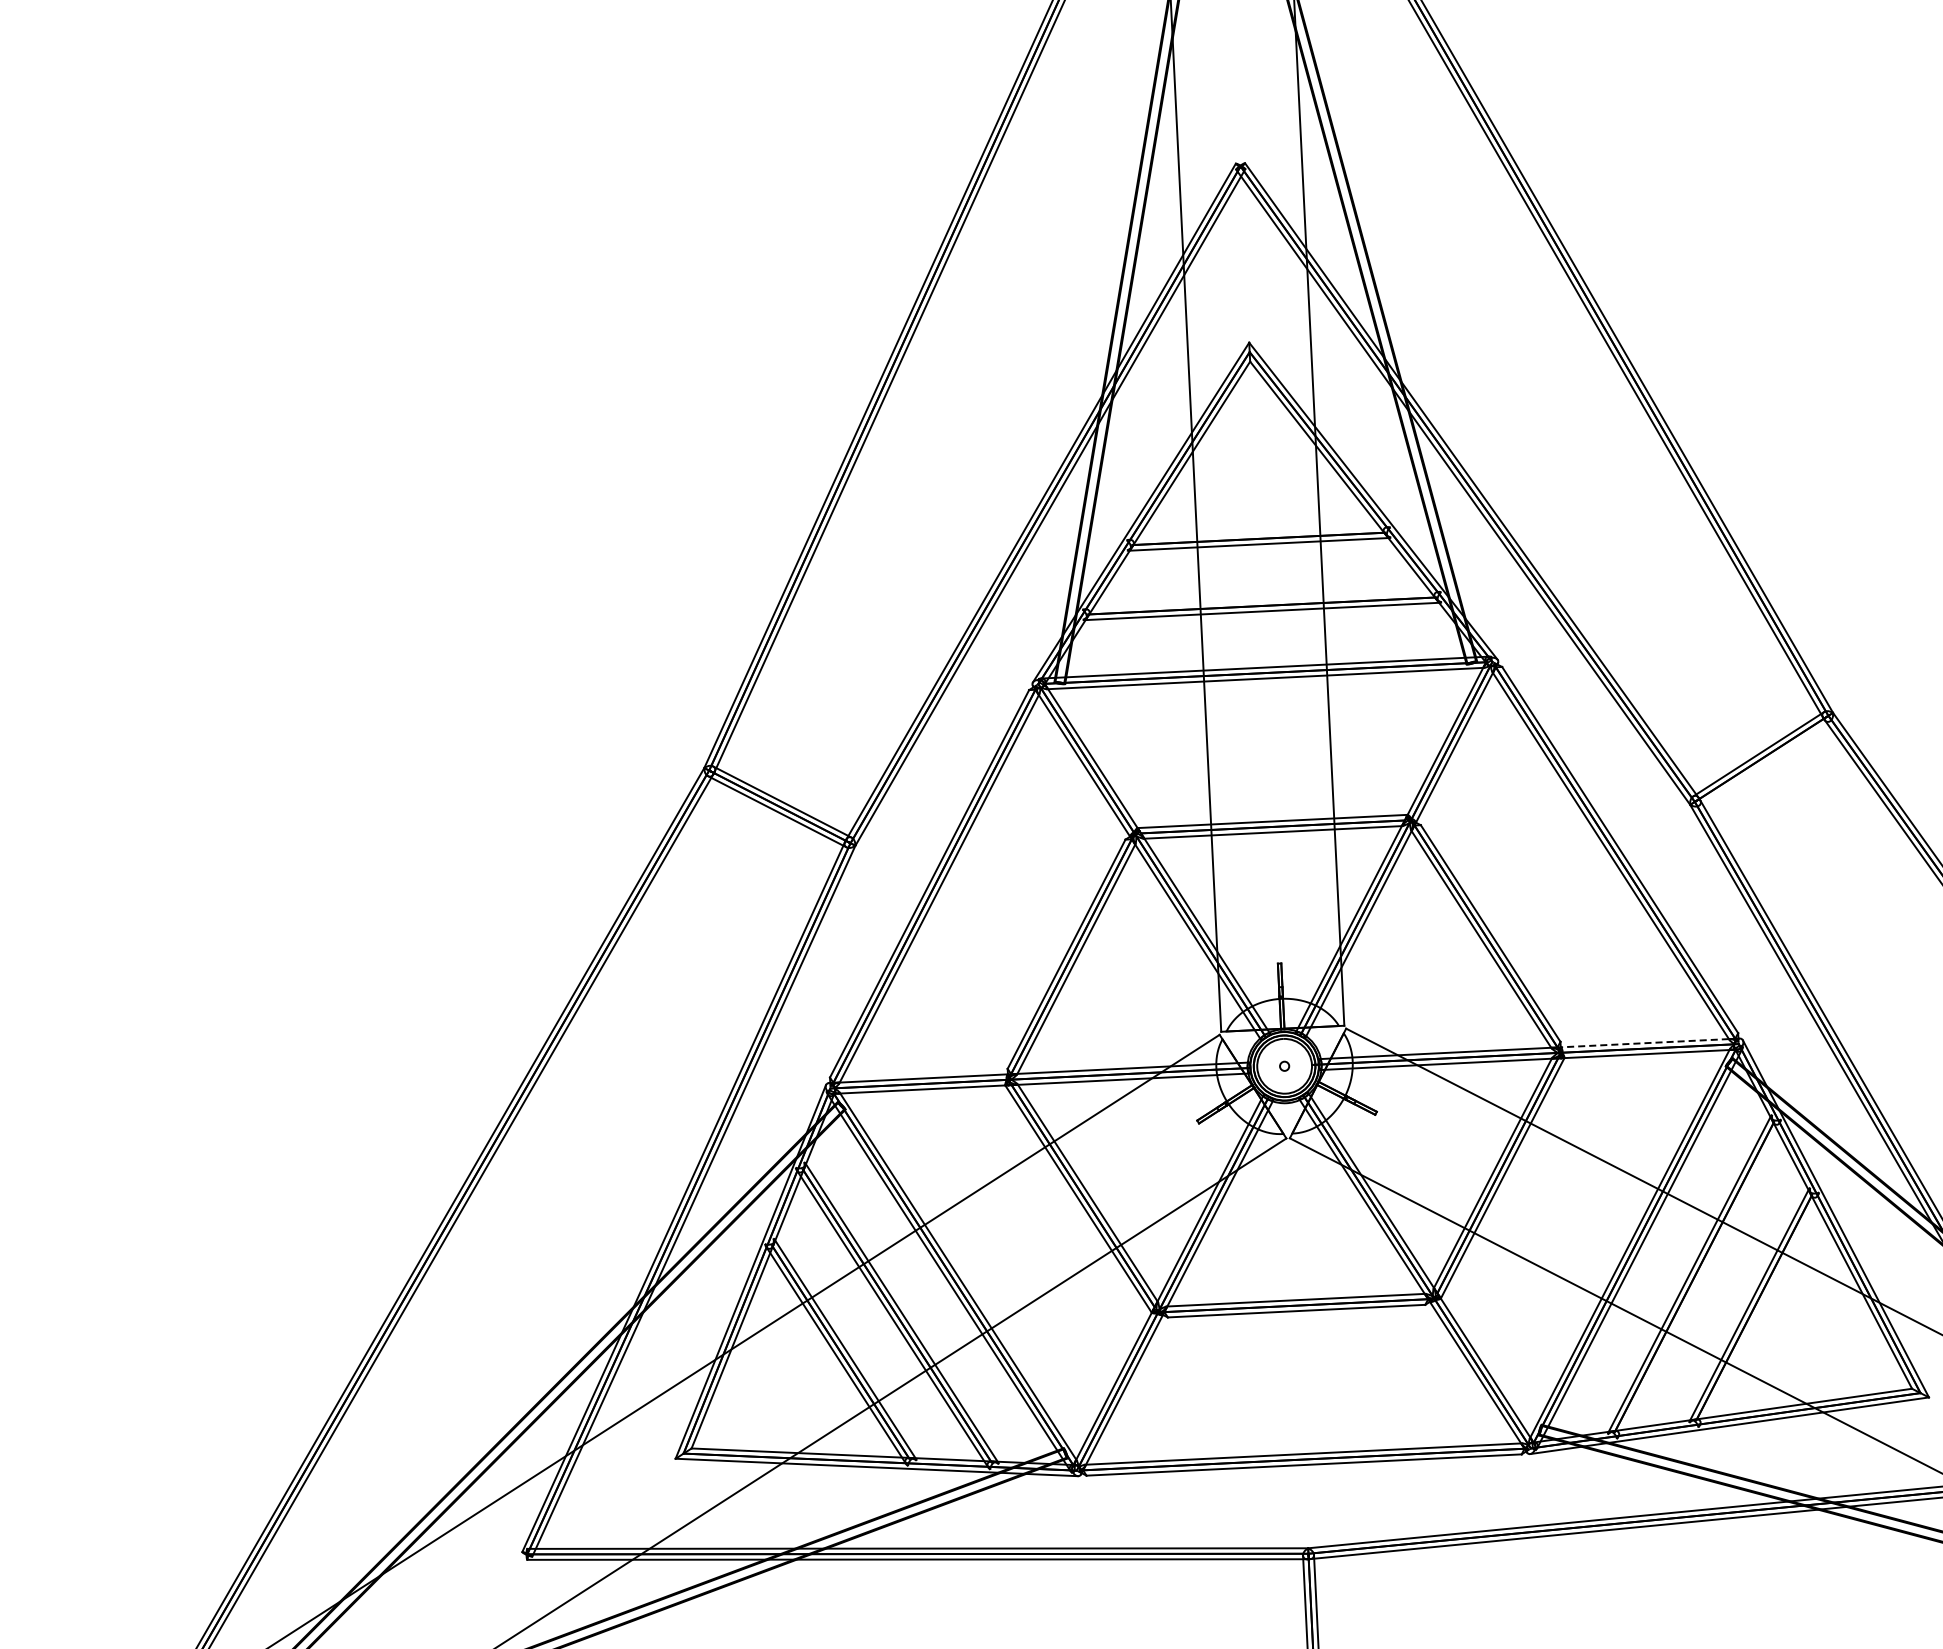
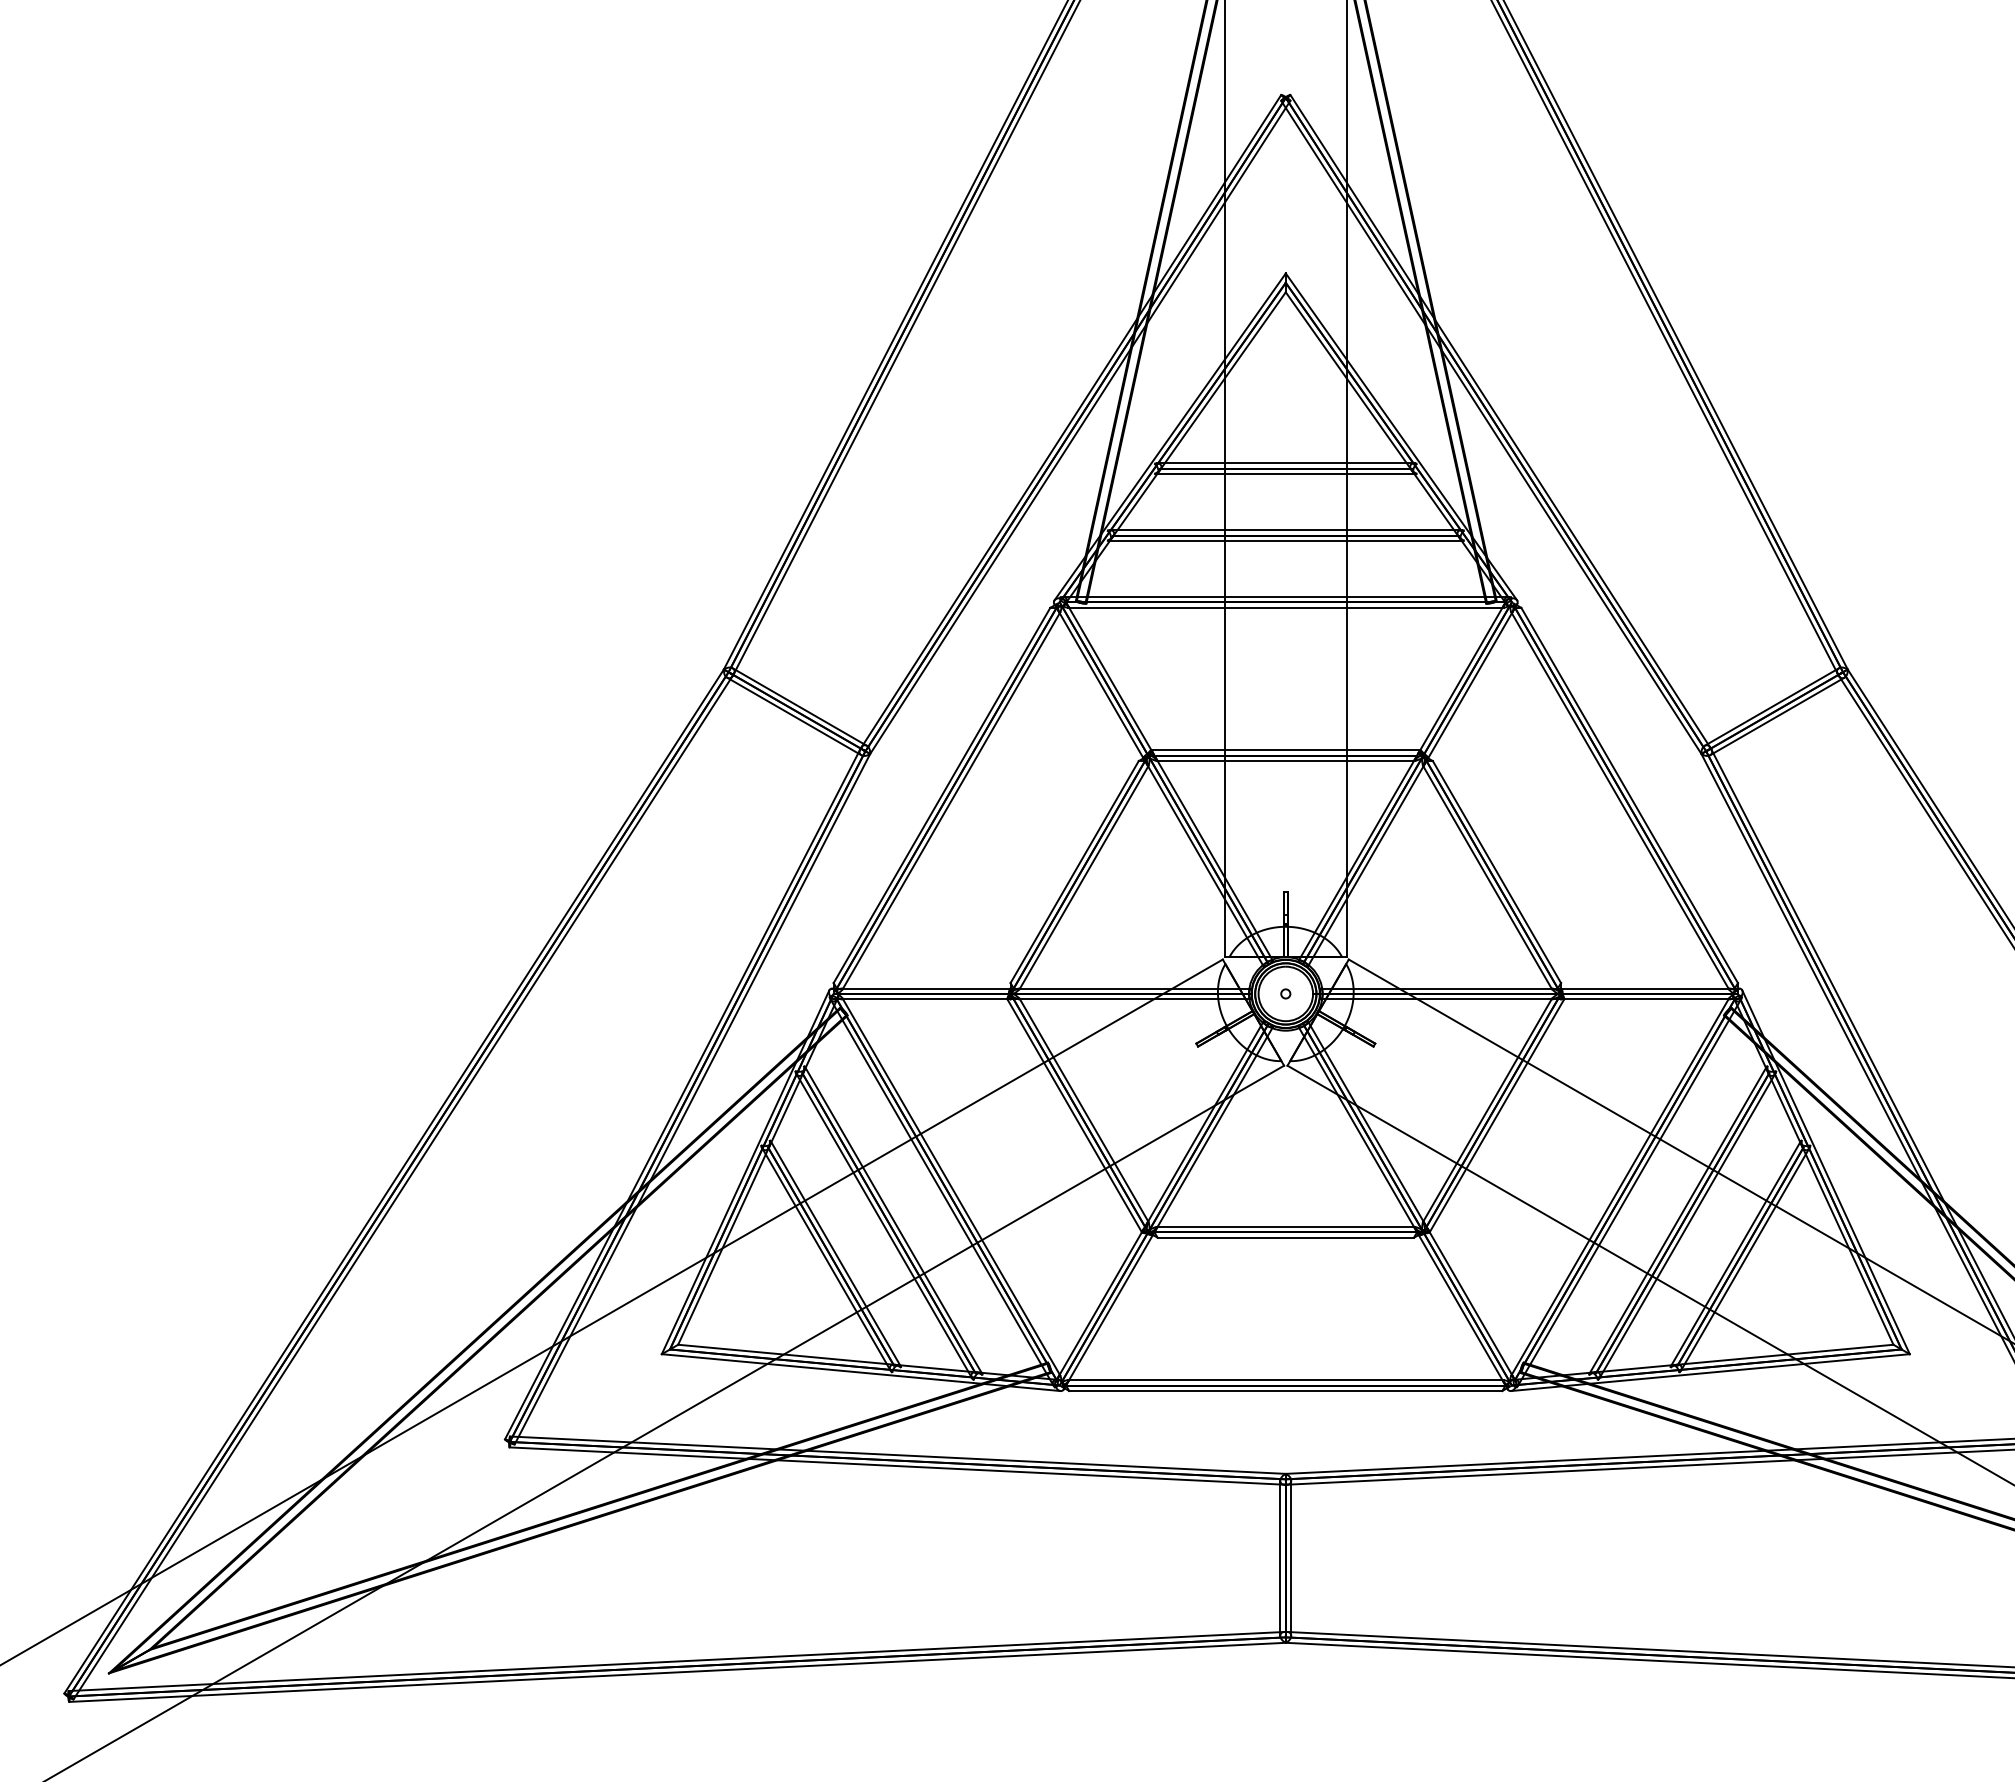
line: (1258, 533) -> (1285, 463), added
line: (1261, 600) -> (1285, 530), added
line: (1764, 763) -> (1777, 716), added
line: (1649, 1042) -> (1649, 988), dashed -> solid
line: (1699, 1279) -> (1687, 1225), added
line: (1758, 1309) -> (1744, 1258), added

